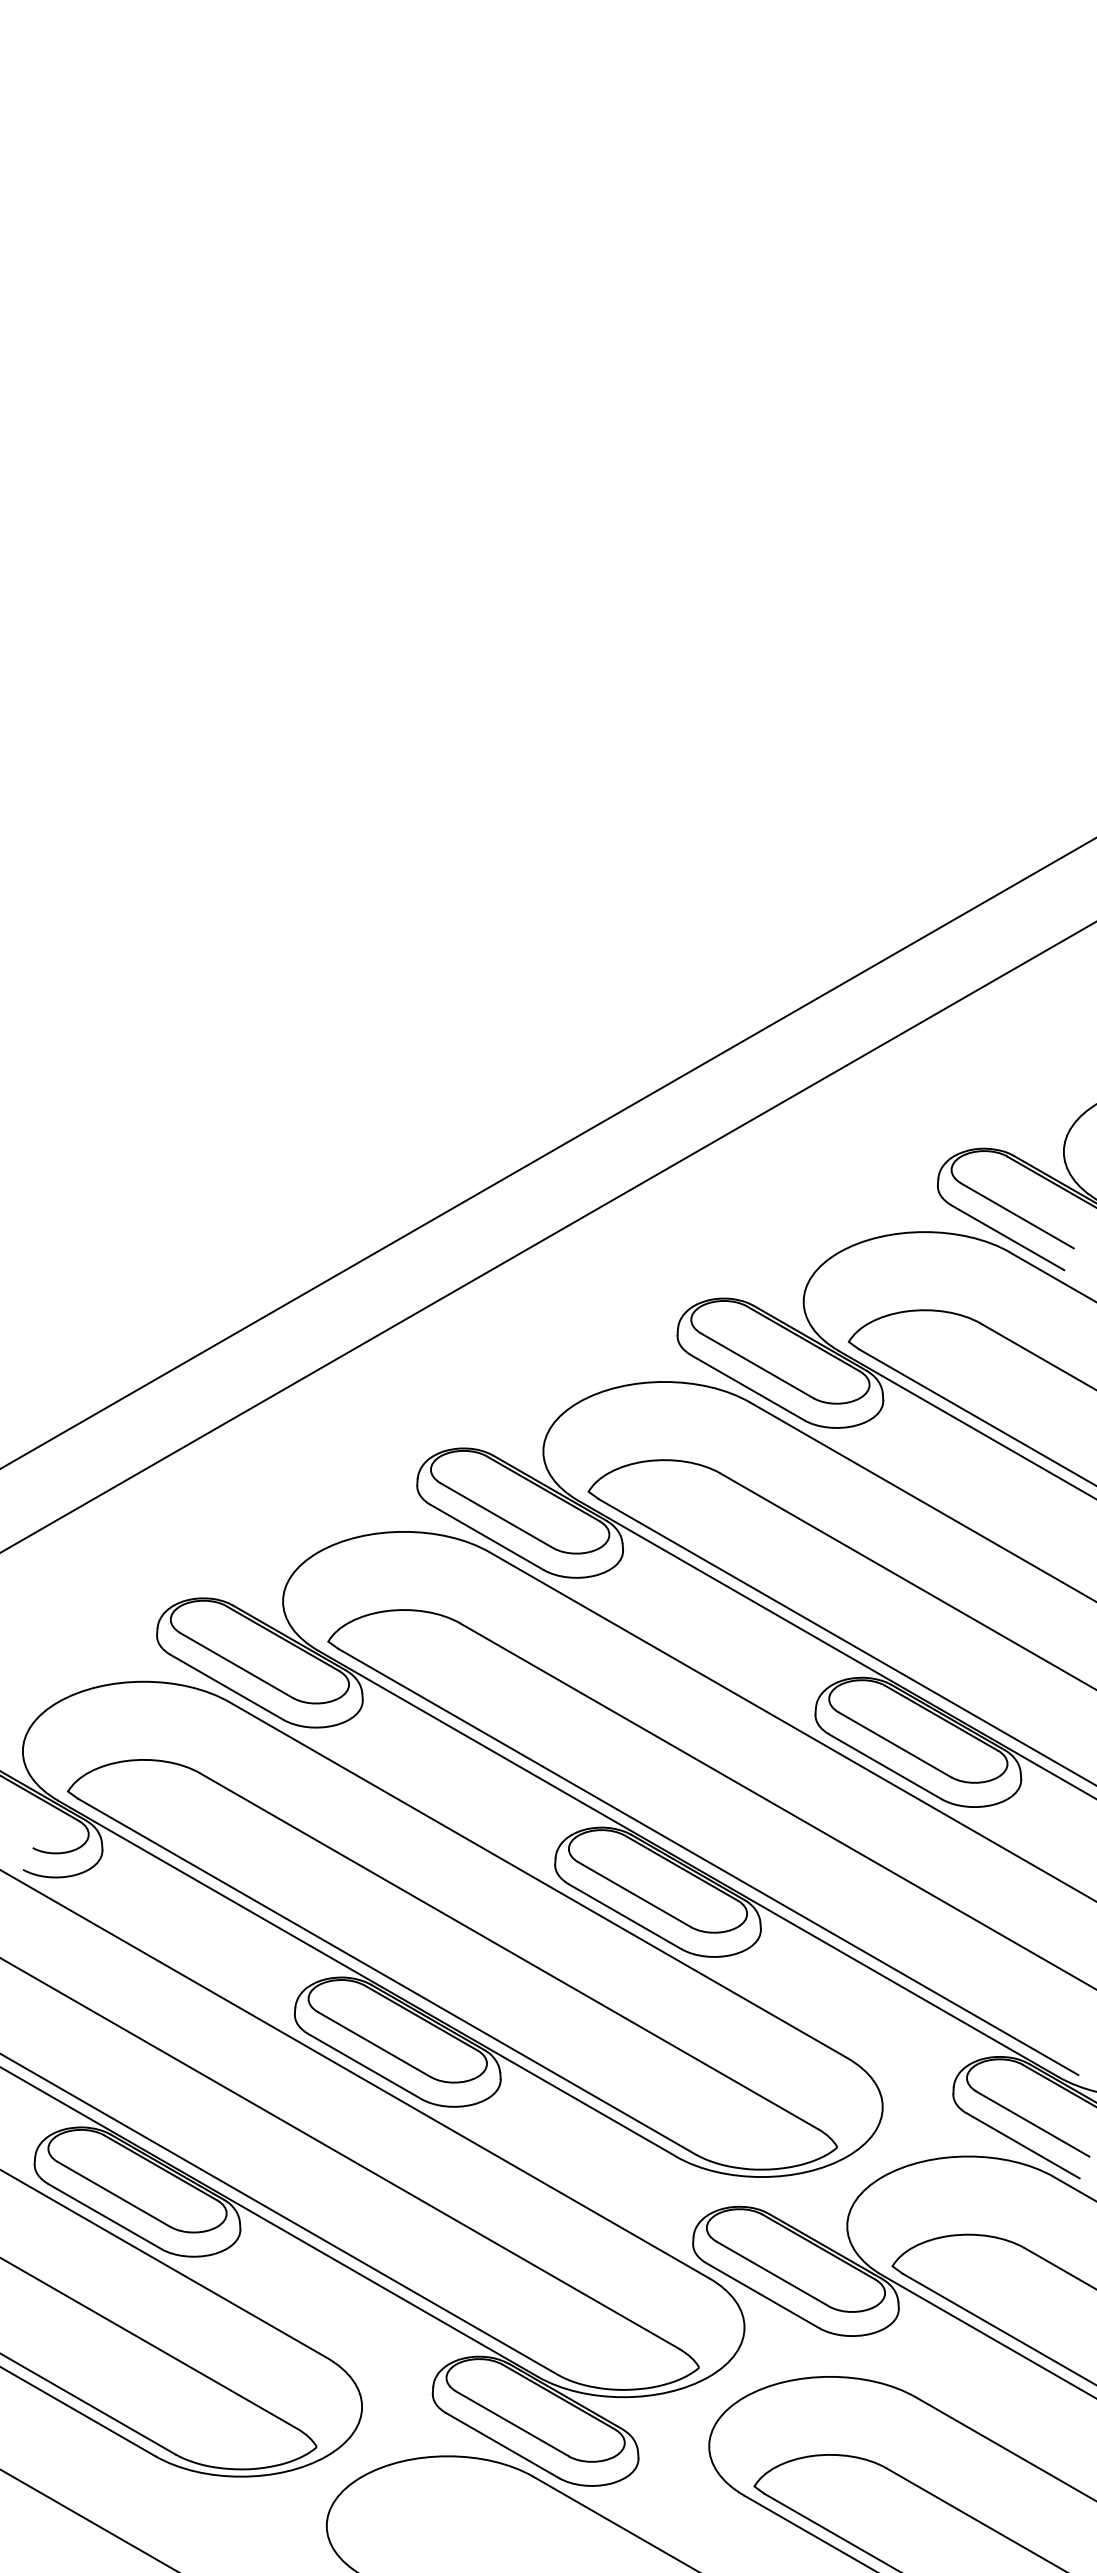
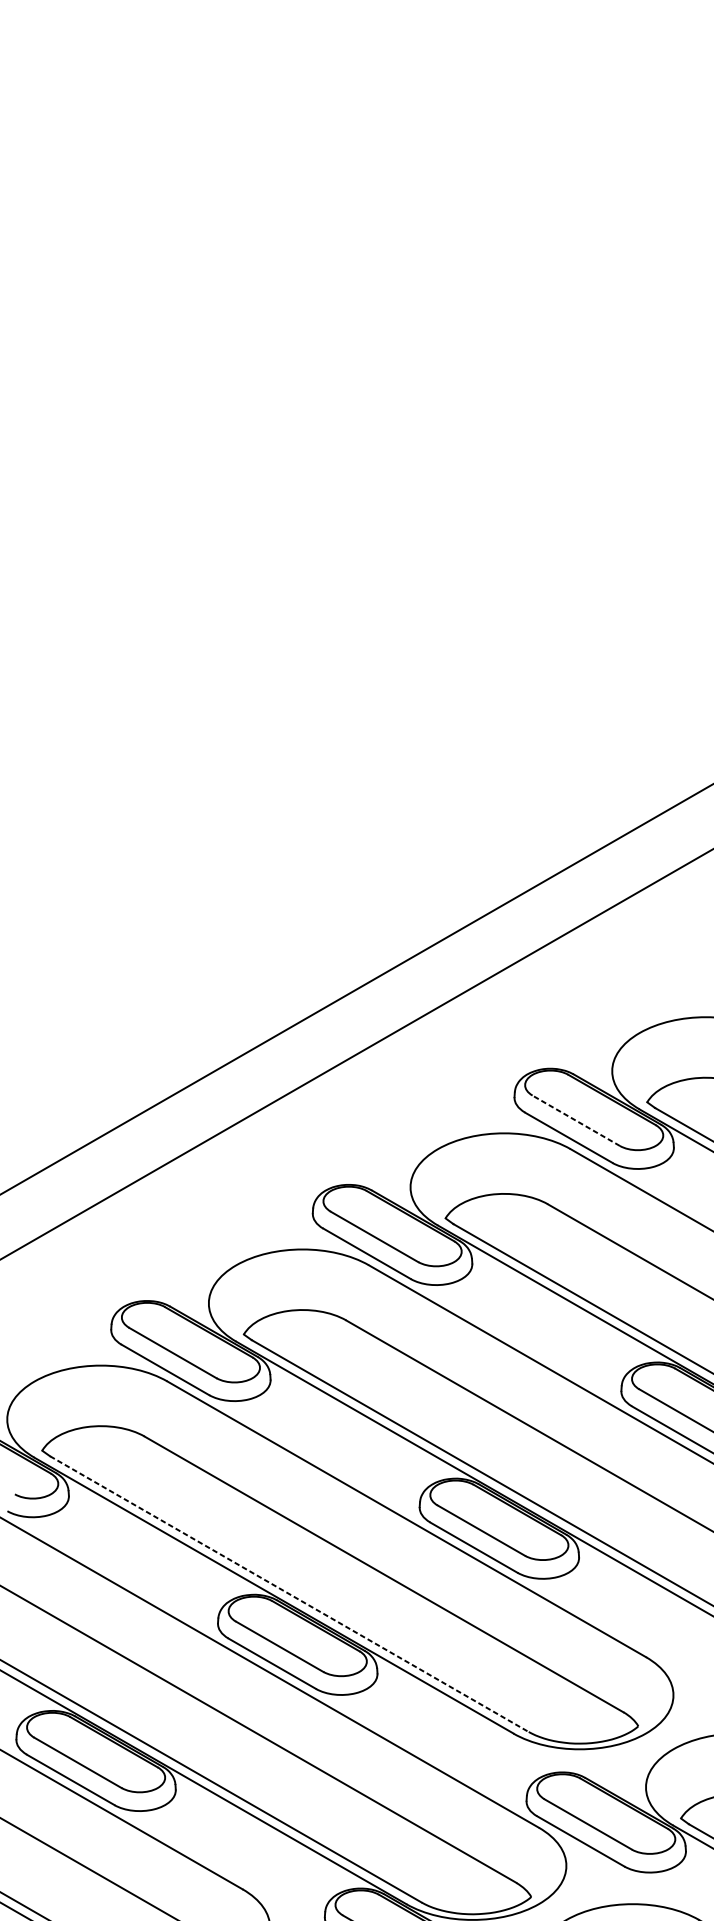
line: (756, 1365) -> (575, 1120), solid -> dashed
line: (387, 1976) -> (289, 1593), solid -> dashed

